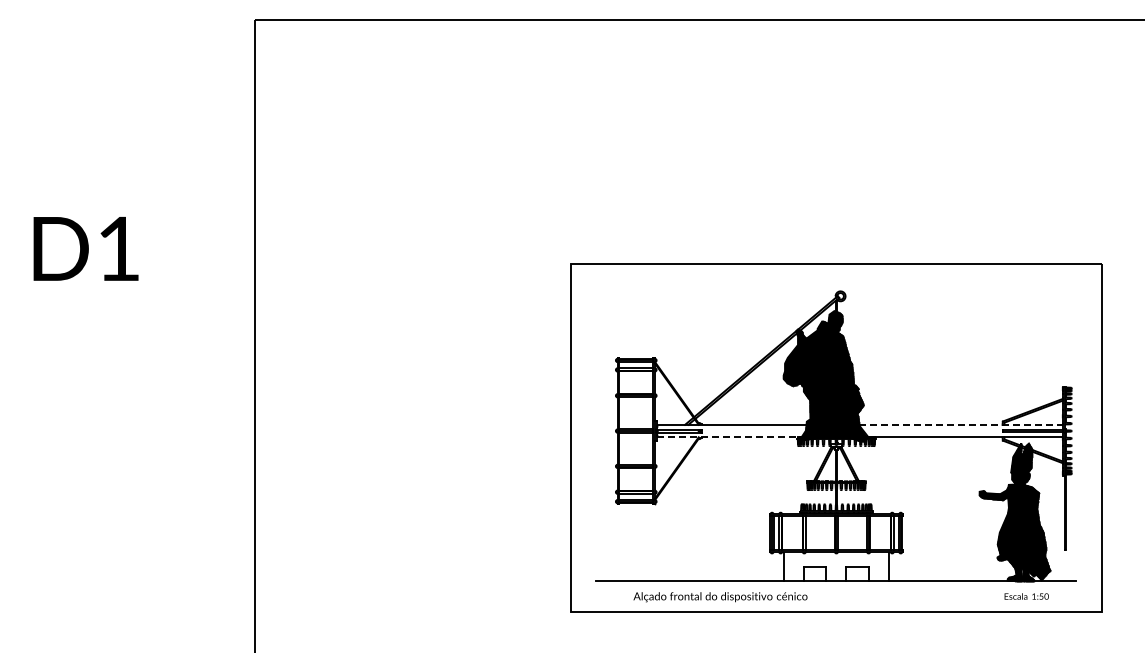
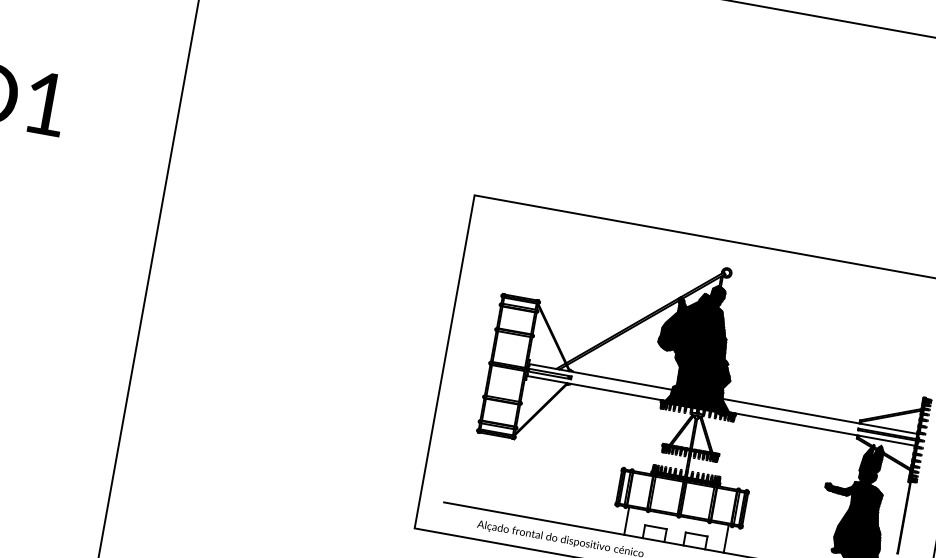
line: (961, 424) -> (820, 416), dashed -> solid
line: (730, 437) -> (597, 388), dashed -> solid

